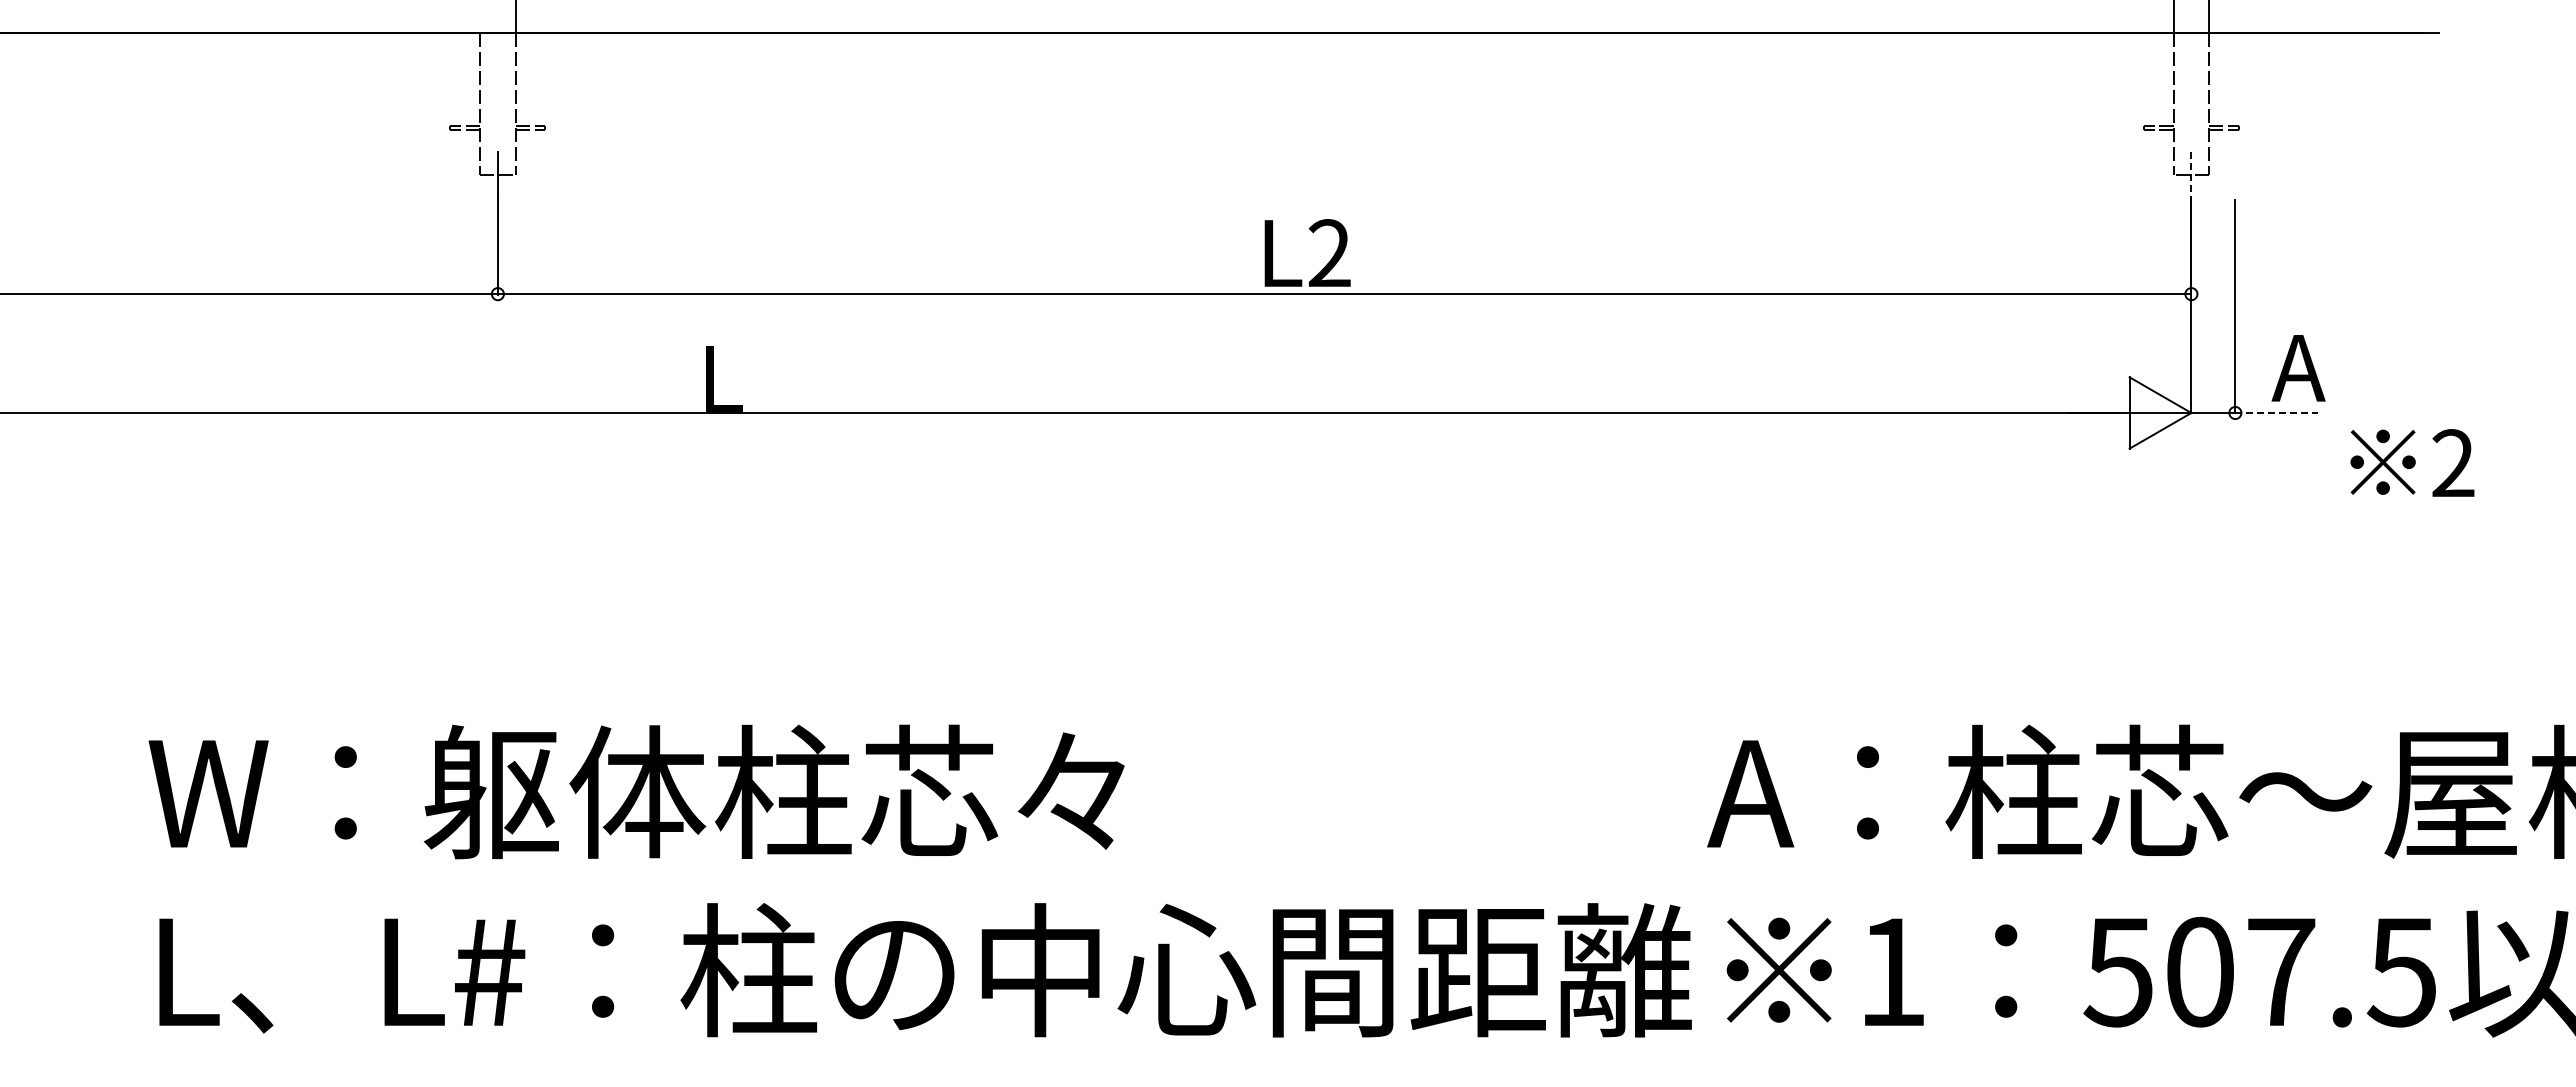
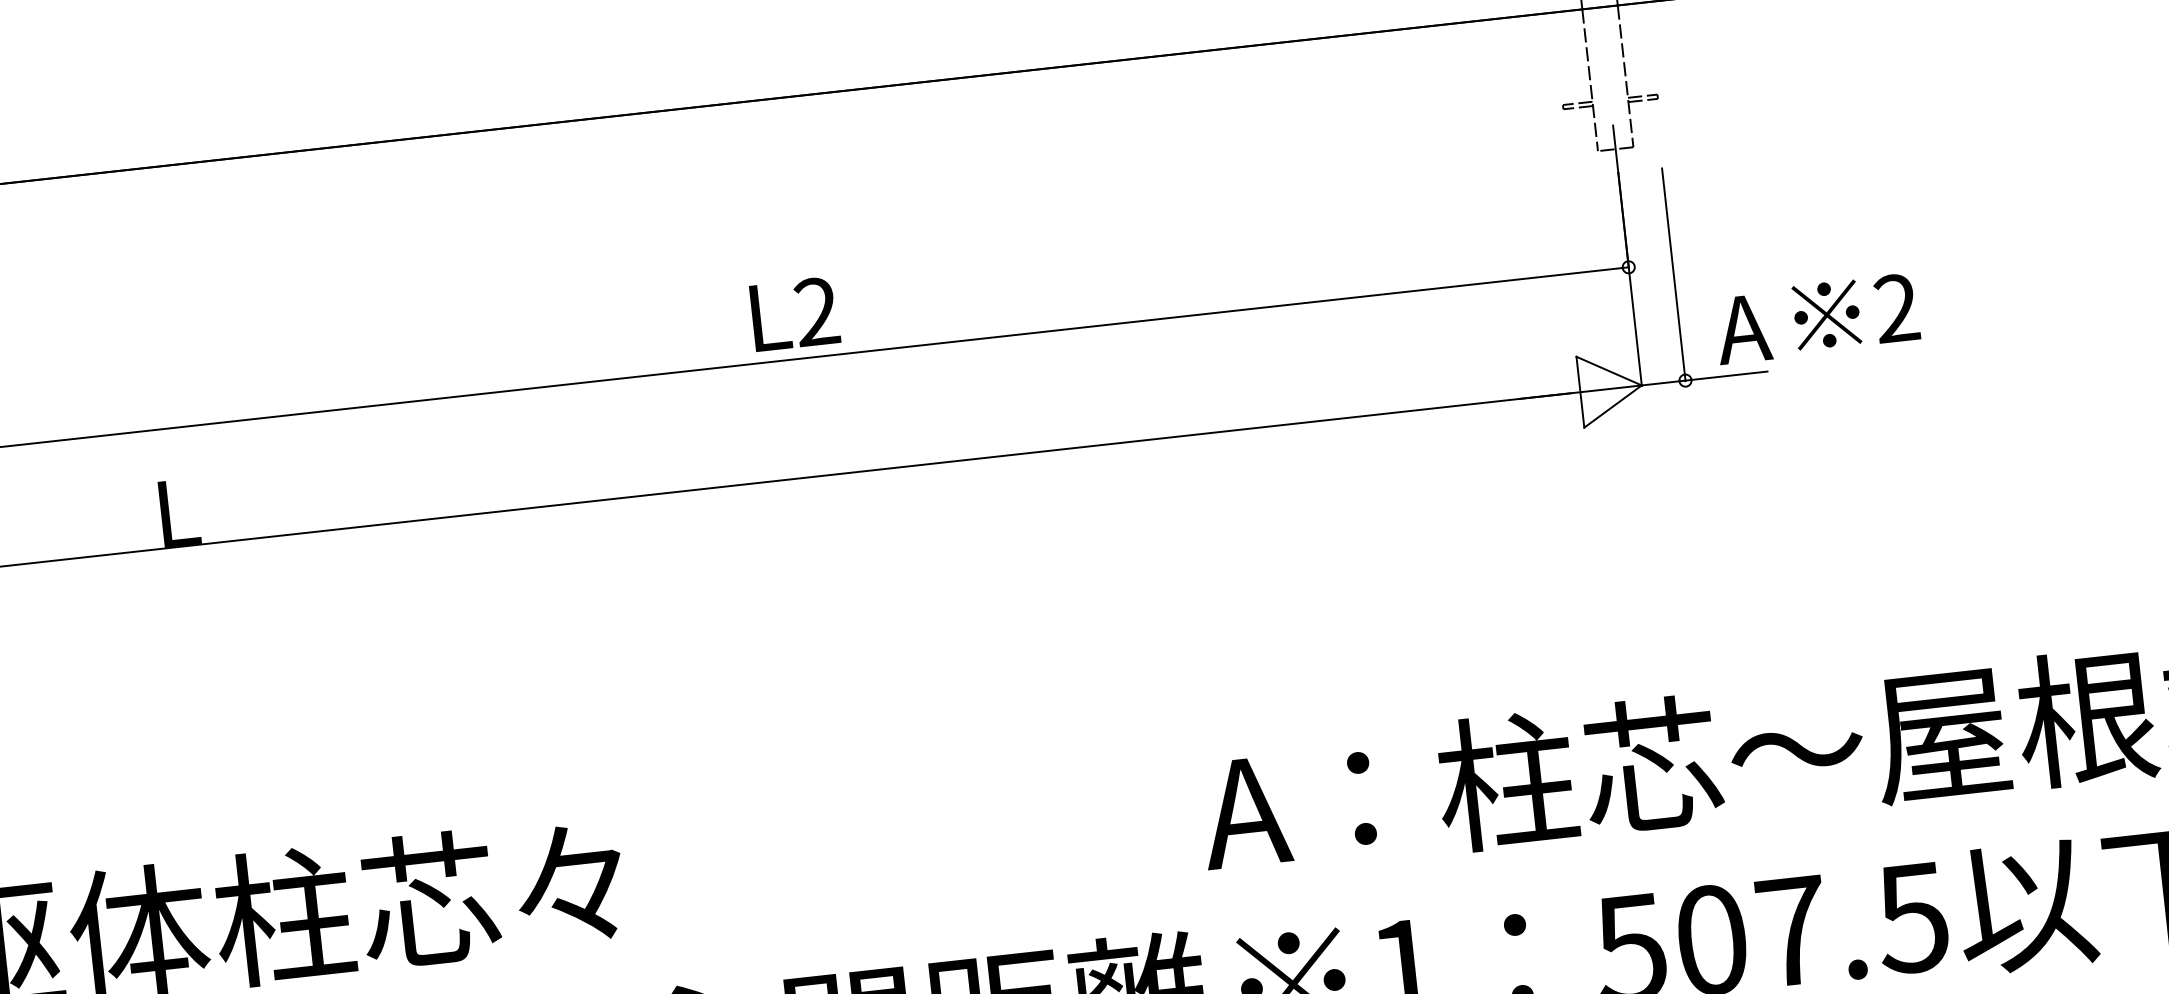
line: (2191, 175) -> (1615, 149), dashed -> solid
text: (1307, 252) -> (794, 313), moved
line: (2277, 413) -> (1727, 376), dashed -> solid
text: (2412, 462) -> (1856, 311), moved

